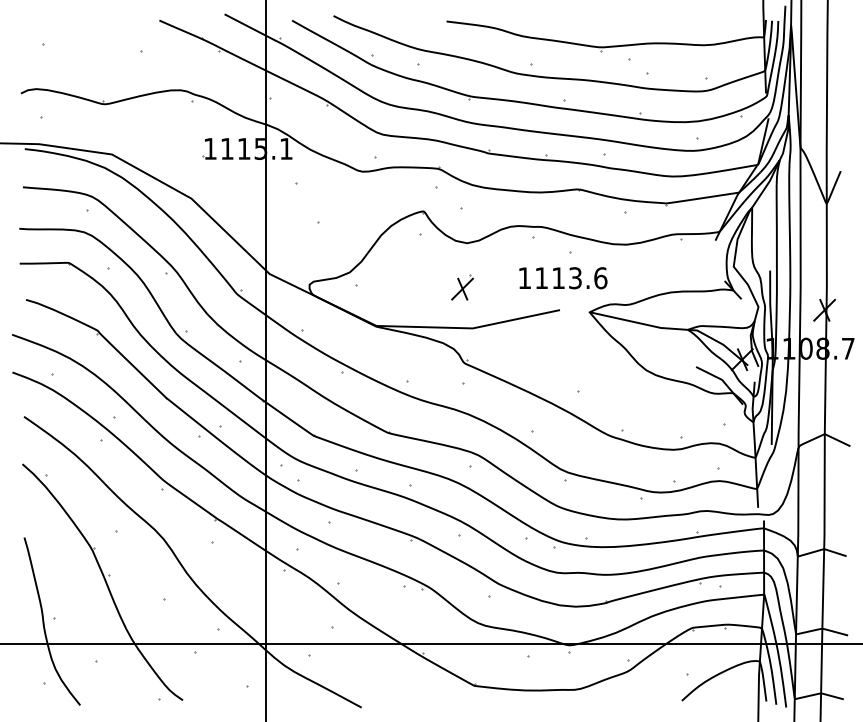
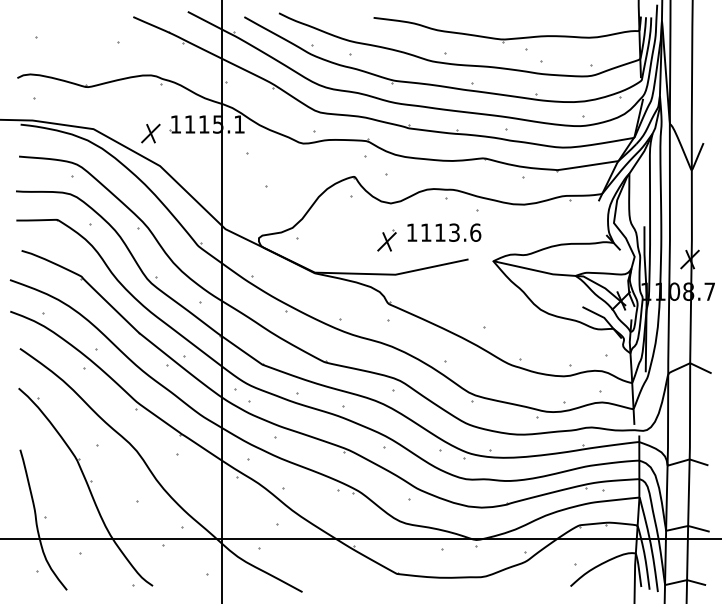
part: (179, 159) -> (150, 133), added
text: (563, 277) -> (444, 232), moved

